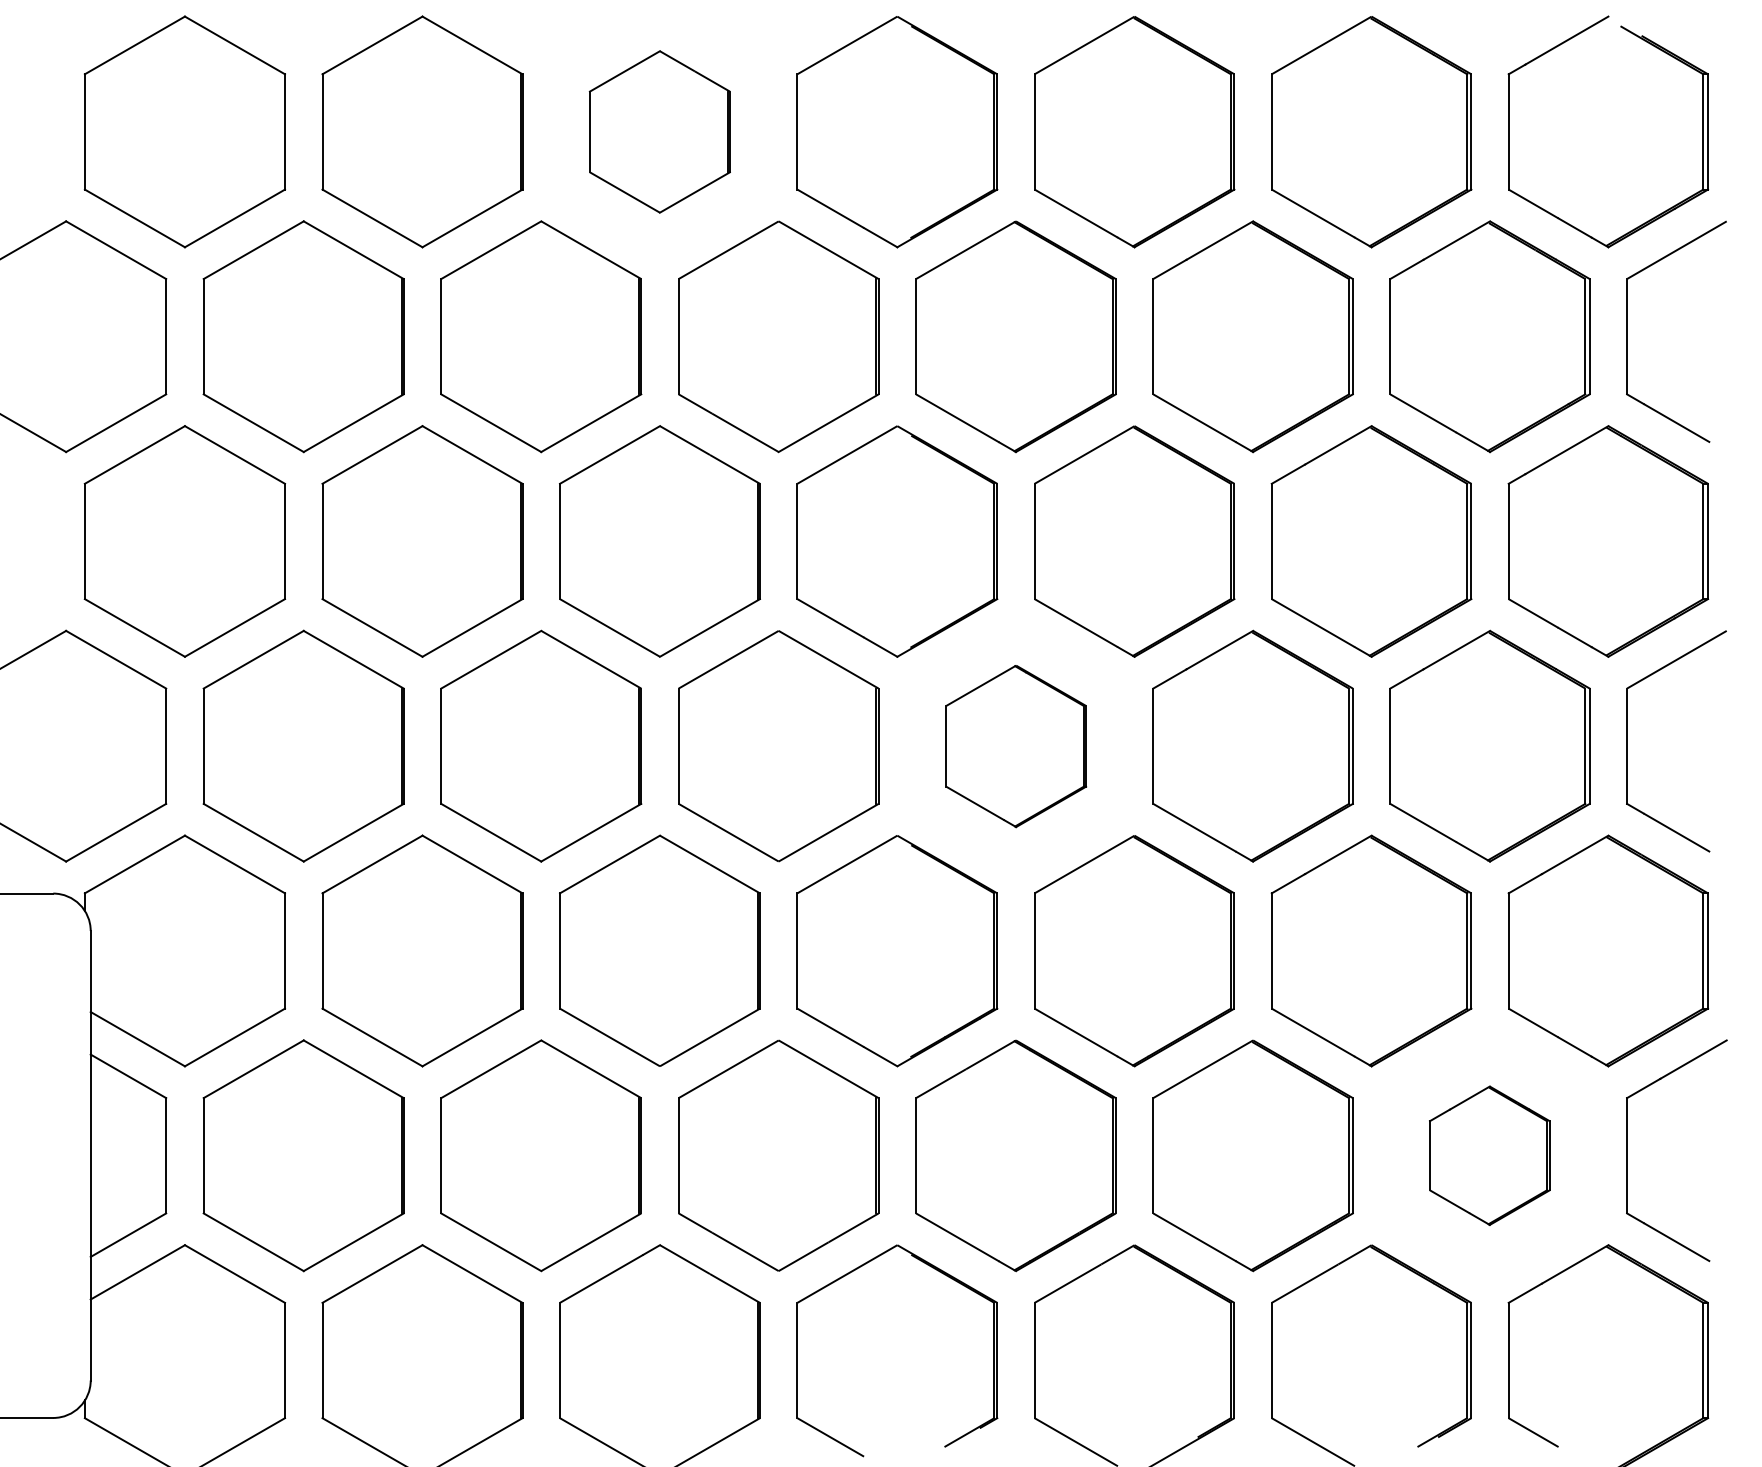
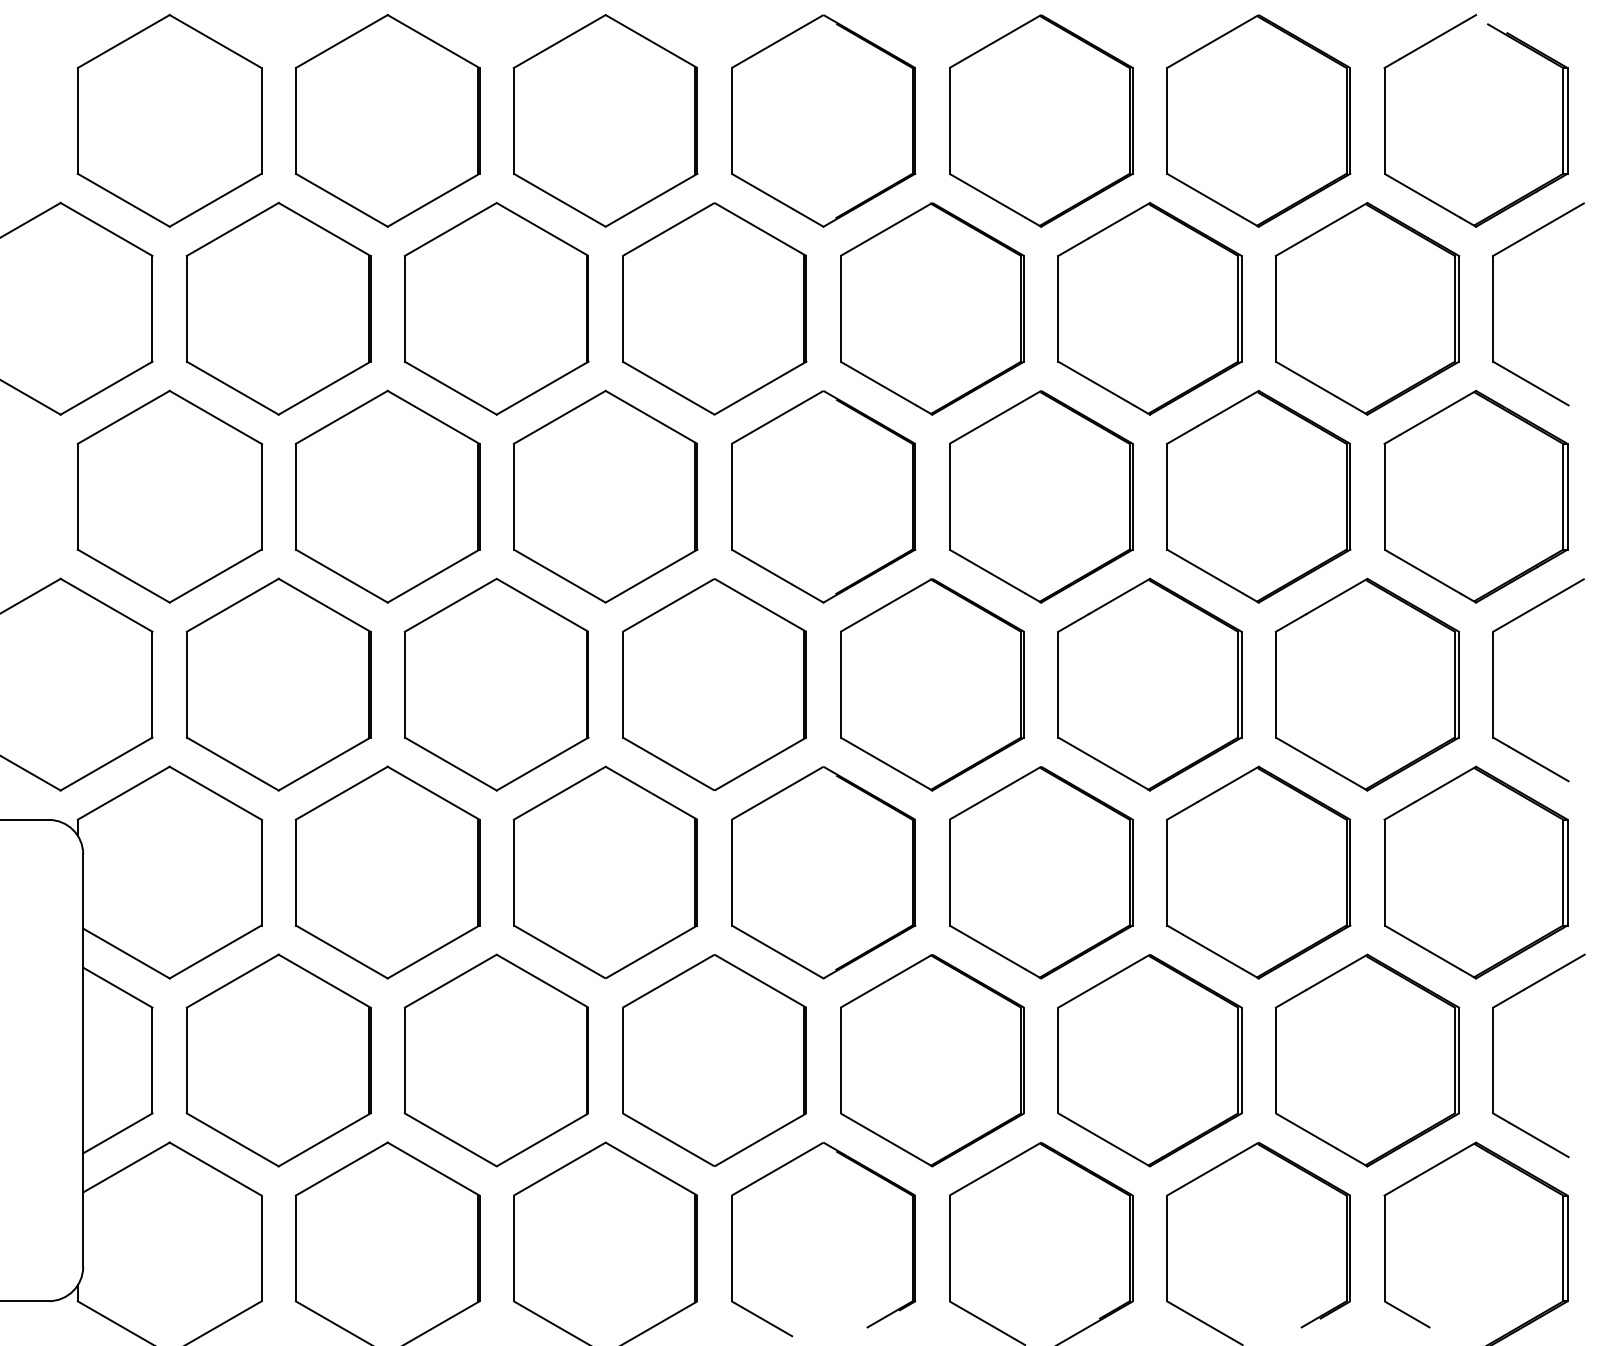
part: (659, 131) -> (605, 120), size x1.43
part: (1016, 746) -> (932, 684), size x1.43
part: (1488, 1155) -> (1366, 1060), size x1.67

